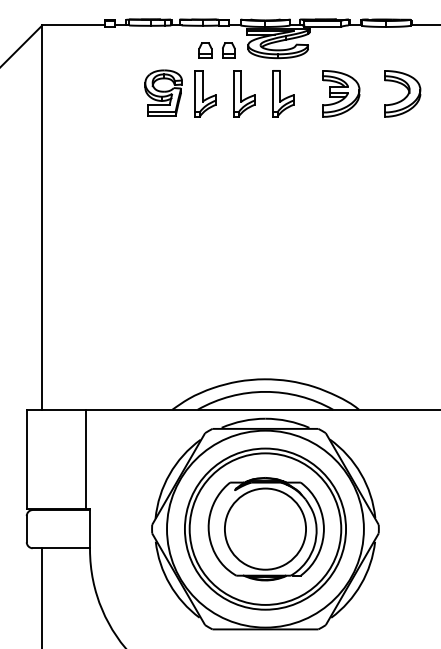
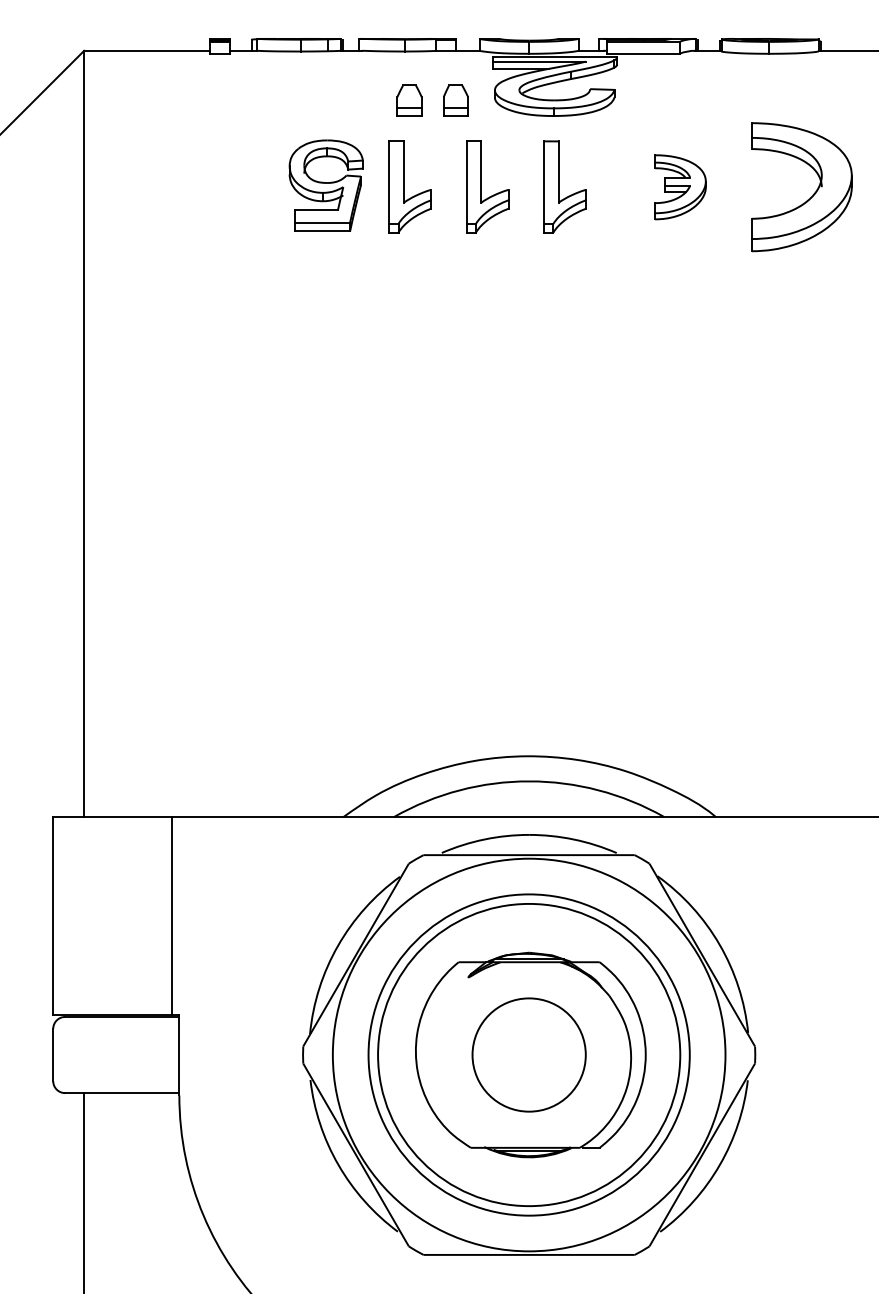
part: (341, 93) -> (680, 186), size x0.7
part: (402, 93) -> (802, 186), size x1.4
circle: (265, 528) -> (529, 1053), size x0.7

